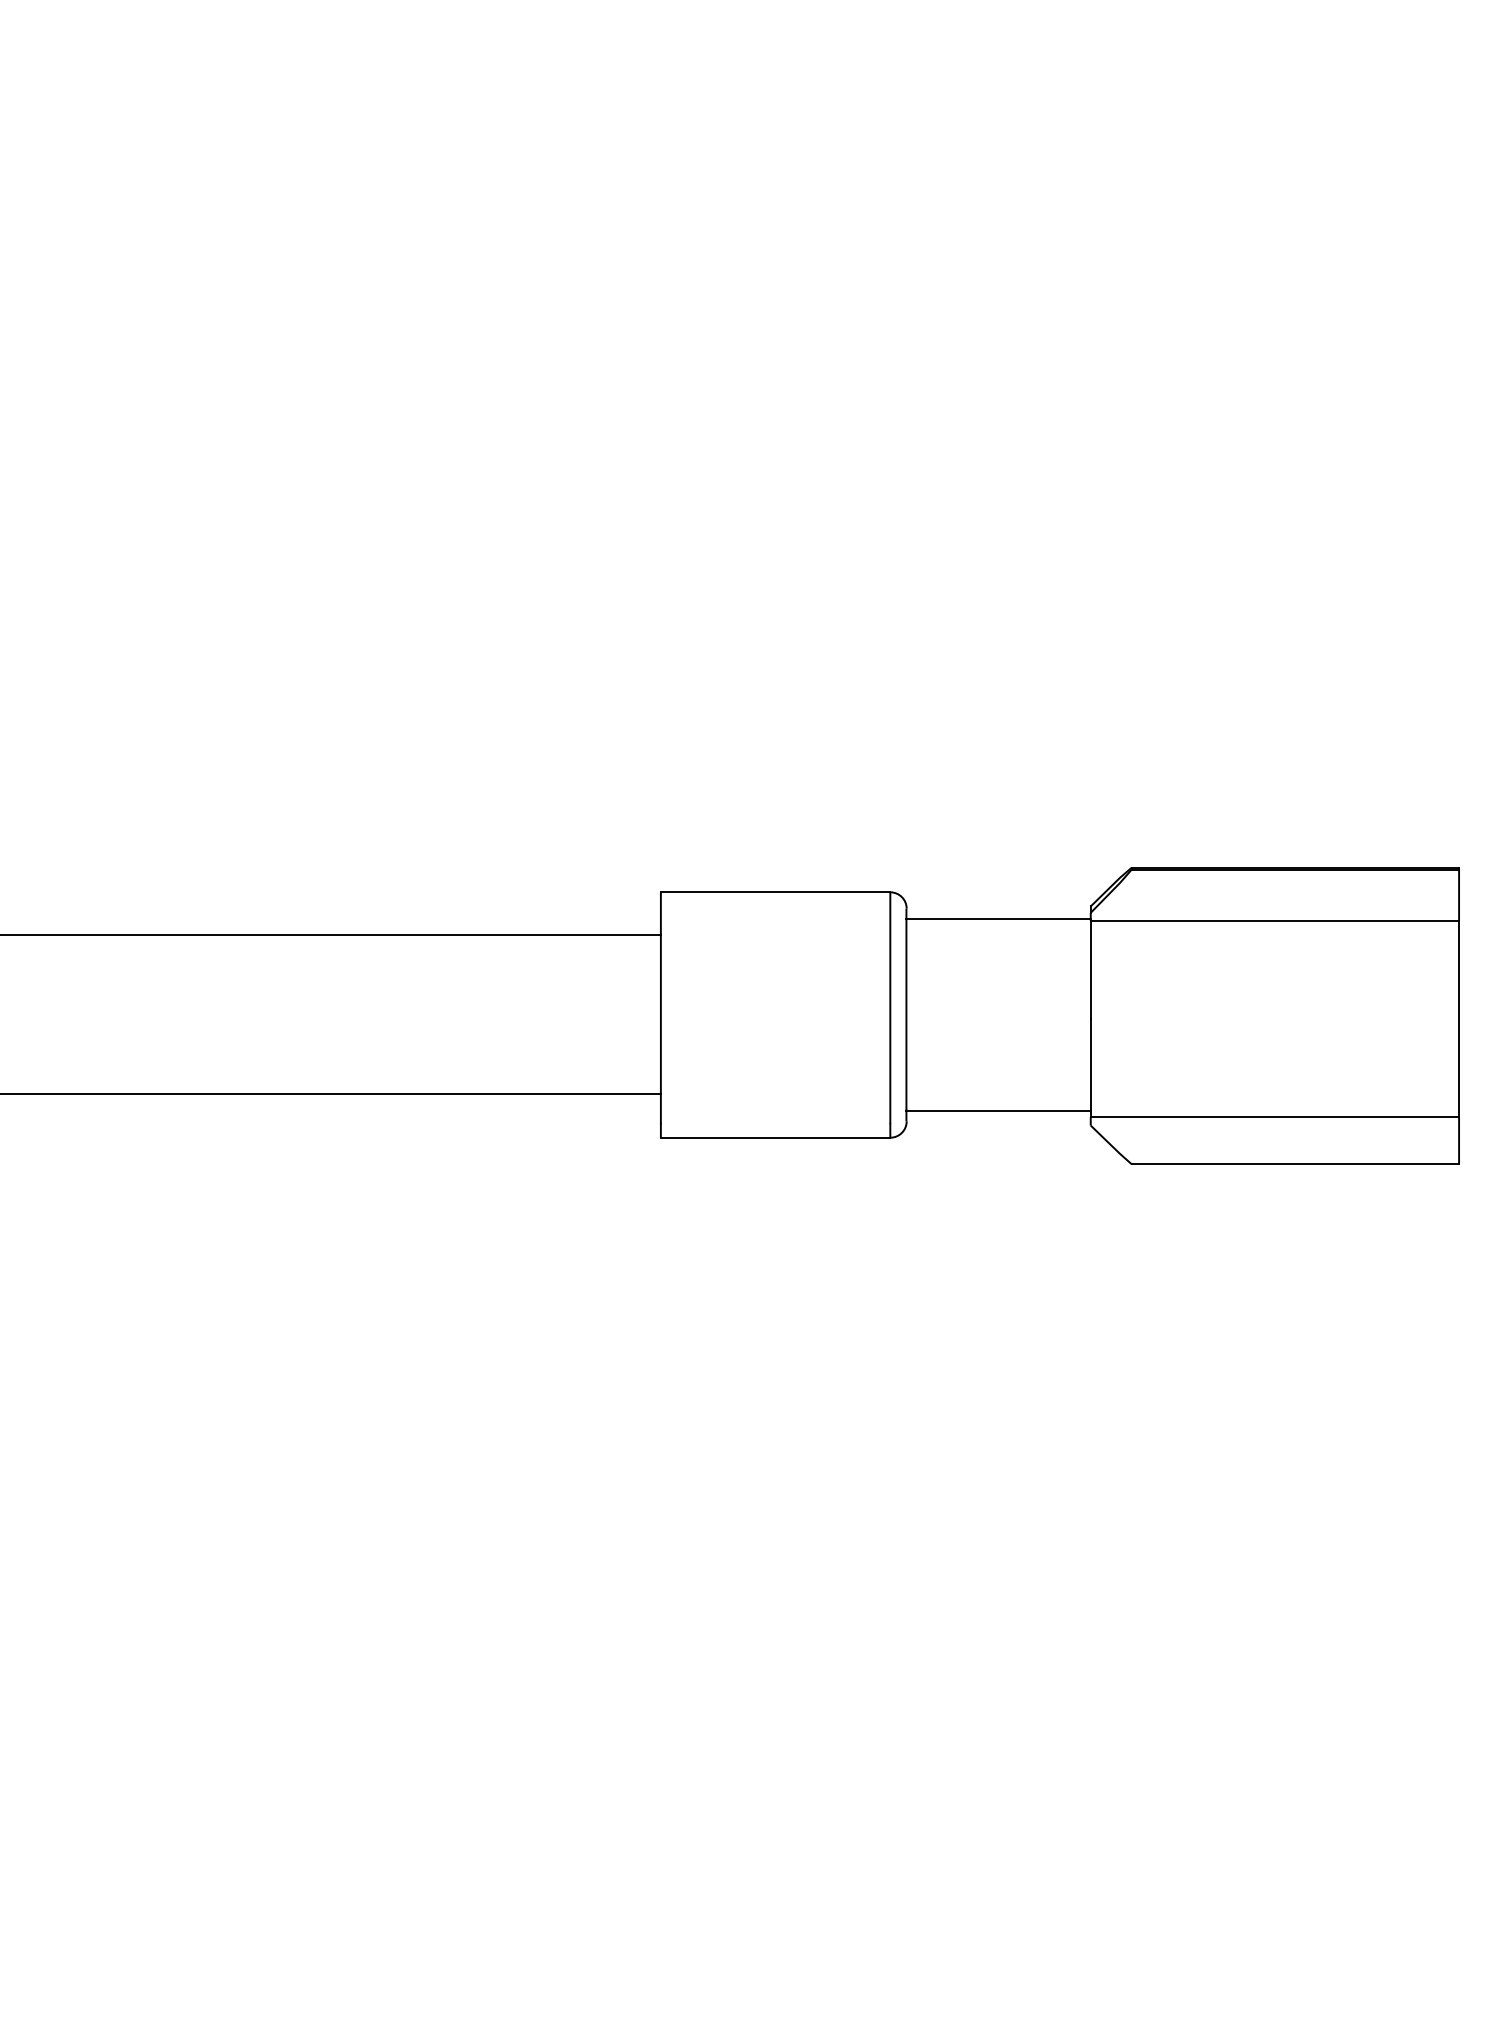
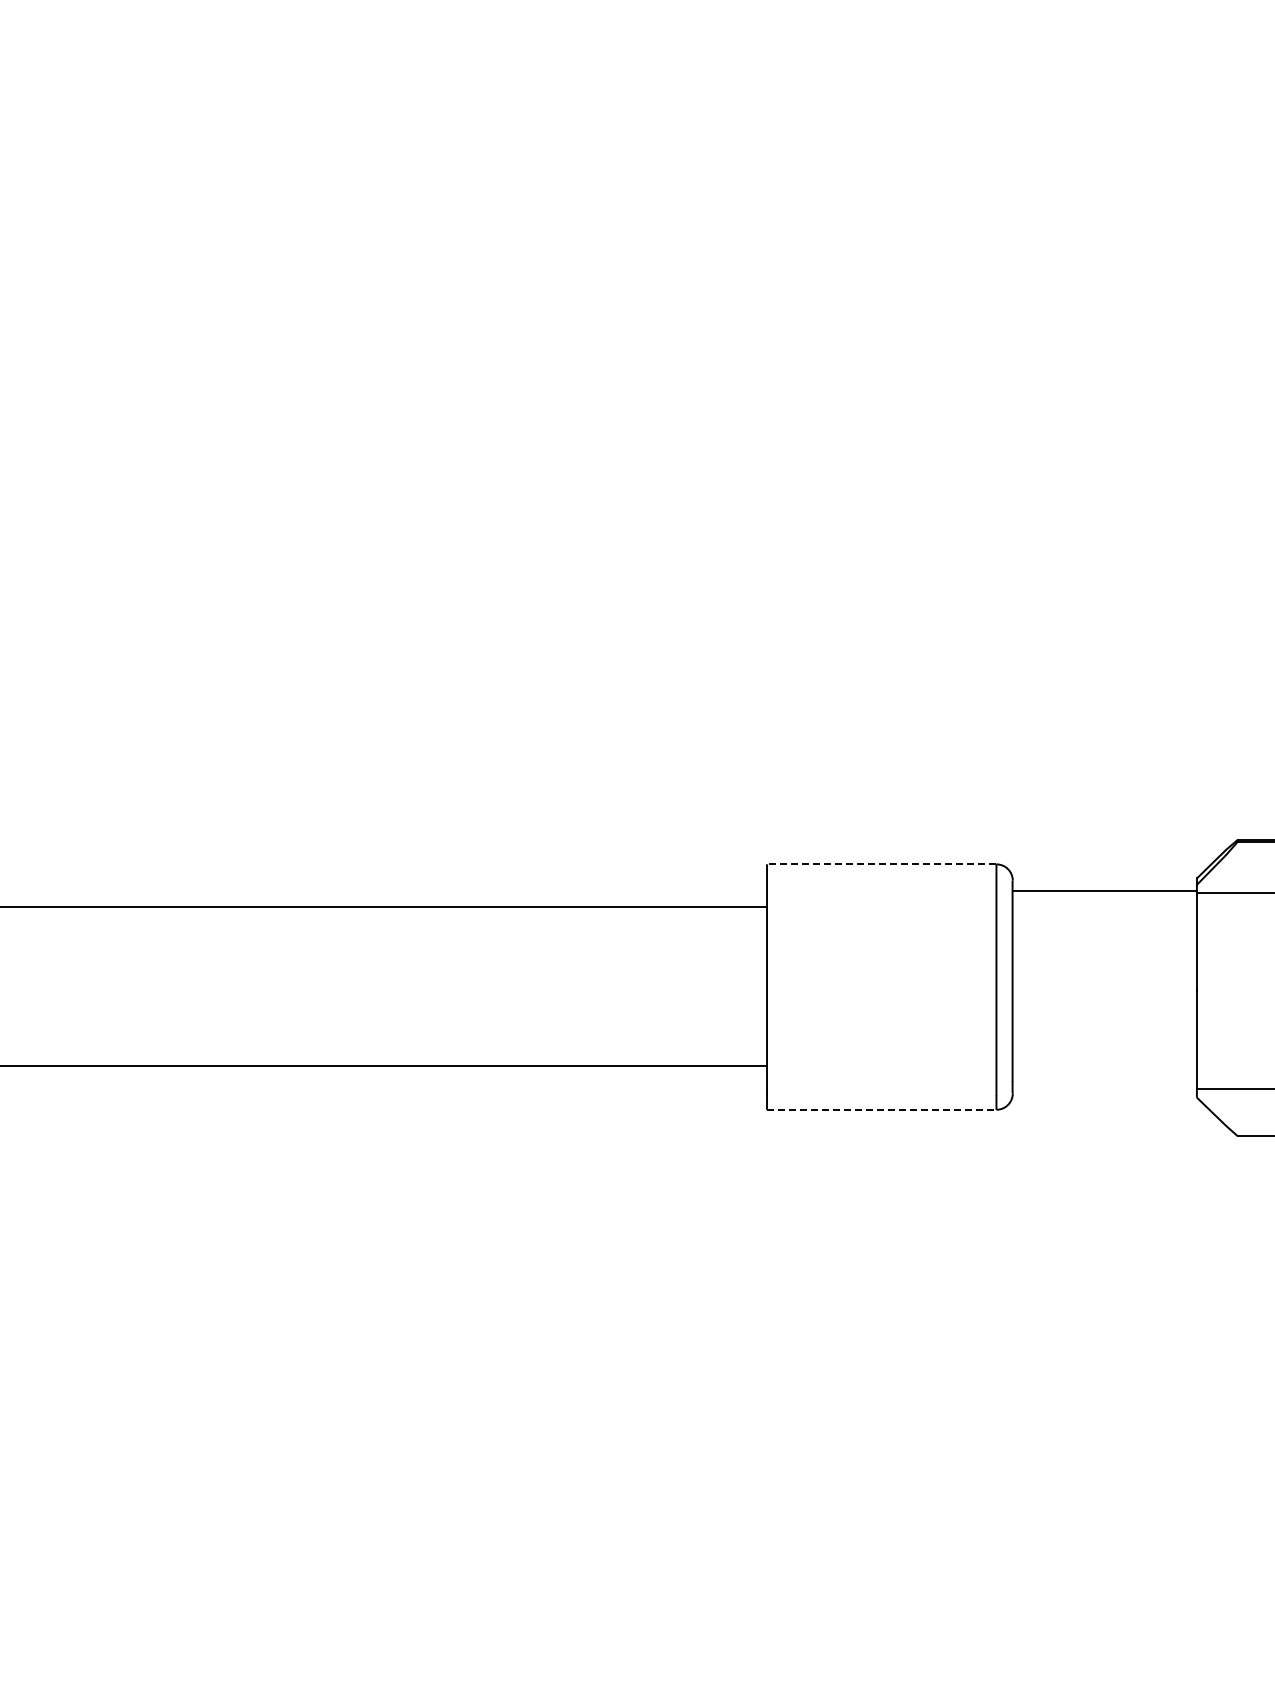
line: (775, 892) -> (881, 864), solid -> dashed
line: (998, 1111) -> (1104, 1083), removed
line: (775, 1137) -> (881, 1109), solid -> dashed

